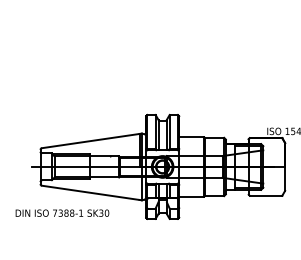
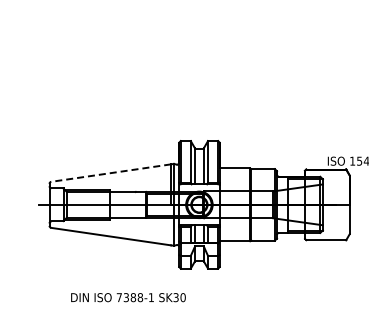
line: (91, 141) -> (111, 173), solid -> dashed
text: (62, 213) -> (128, 297), moved

